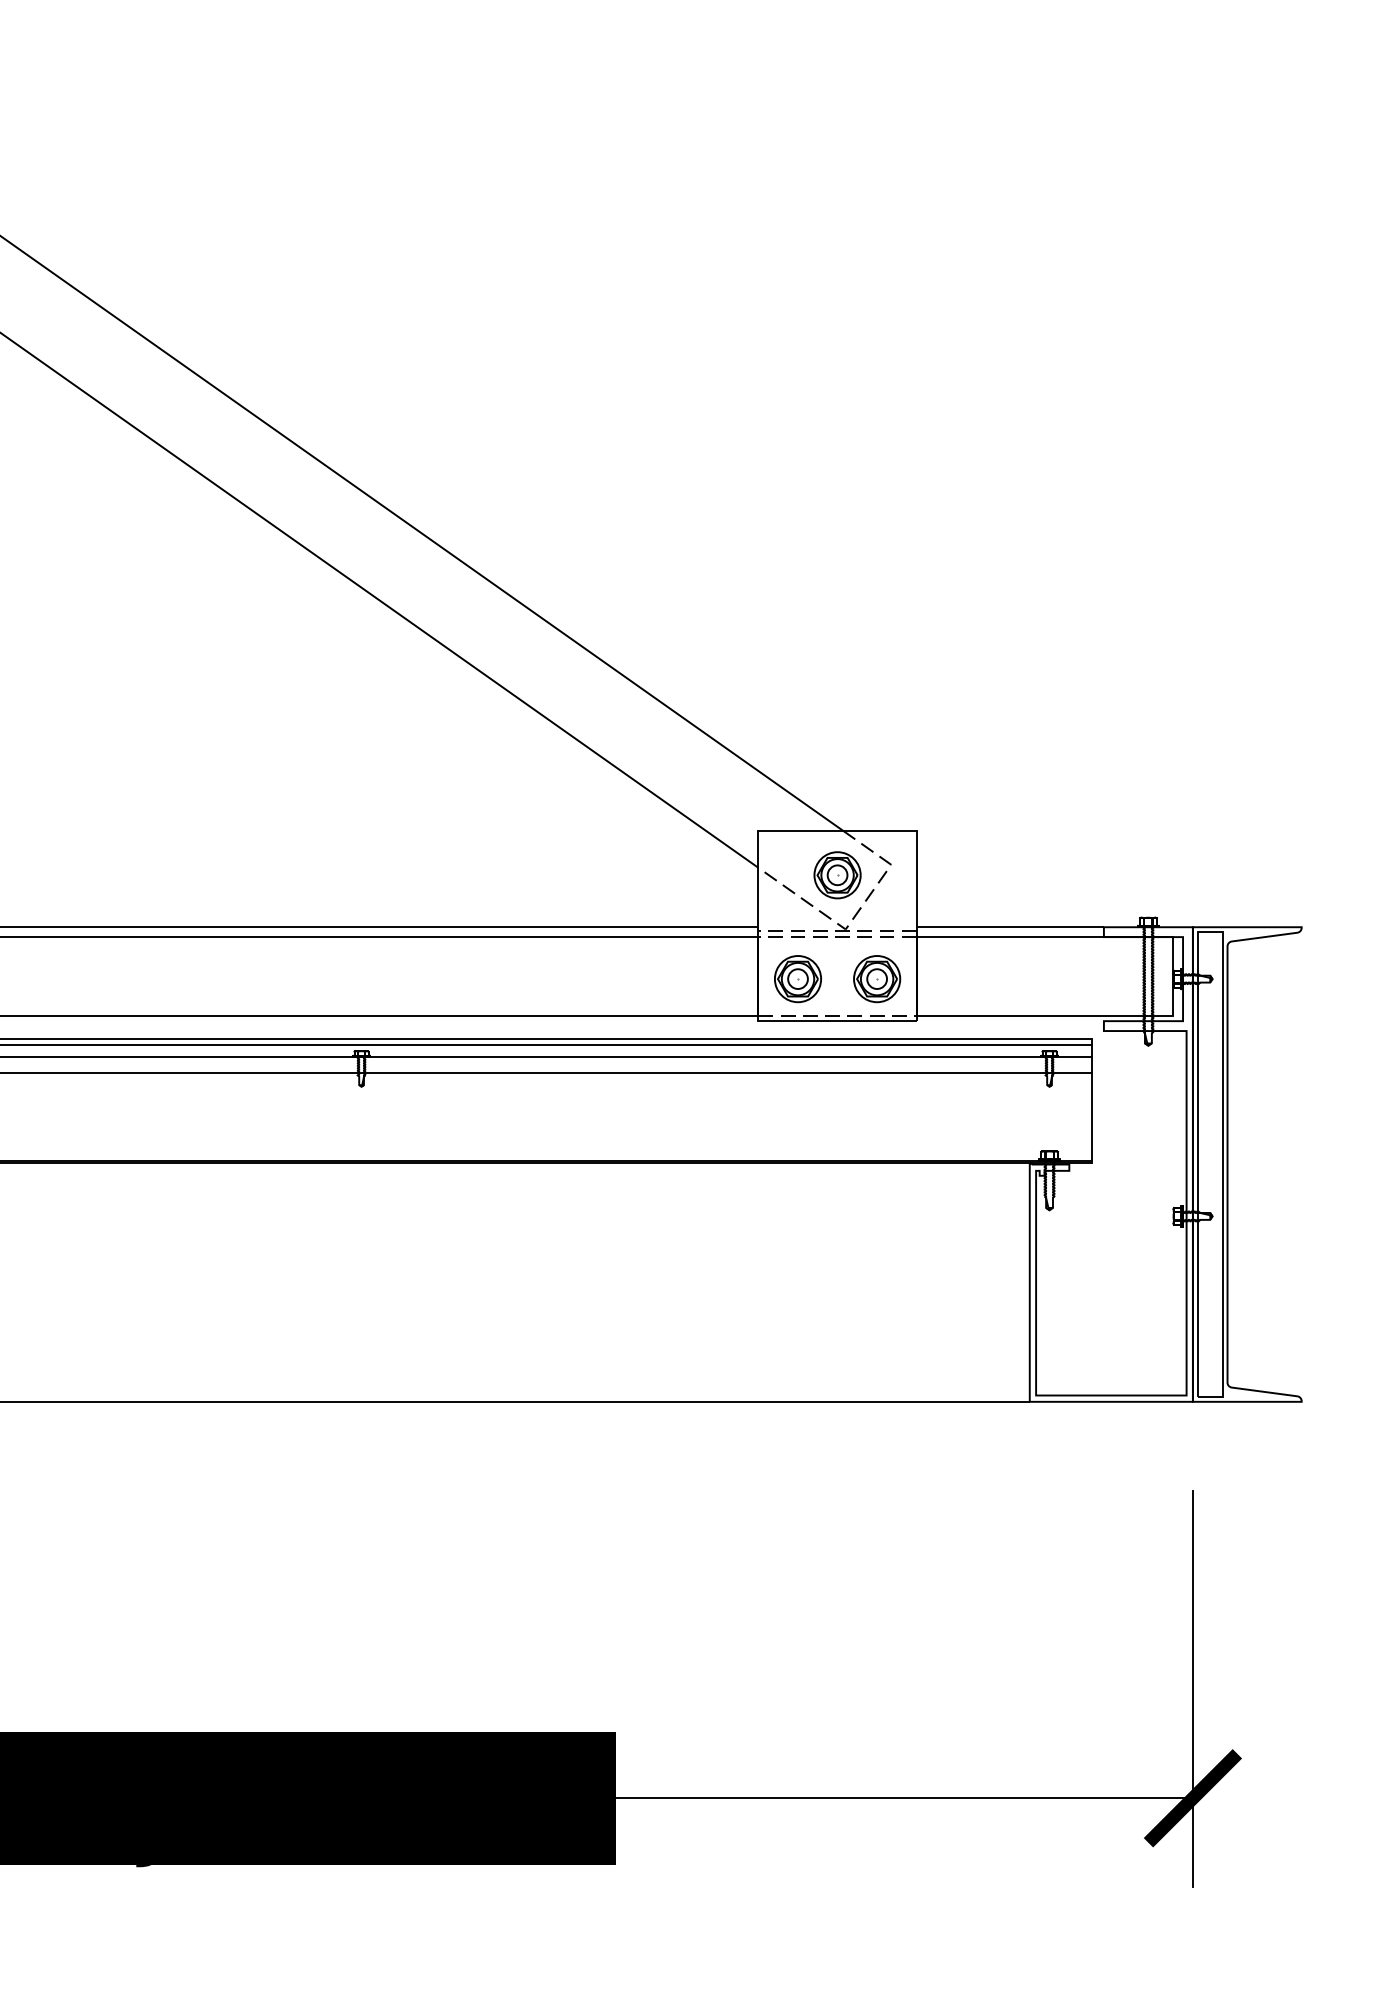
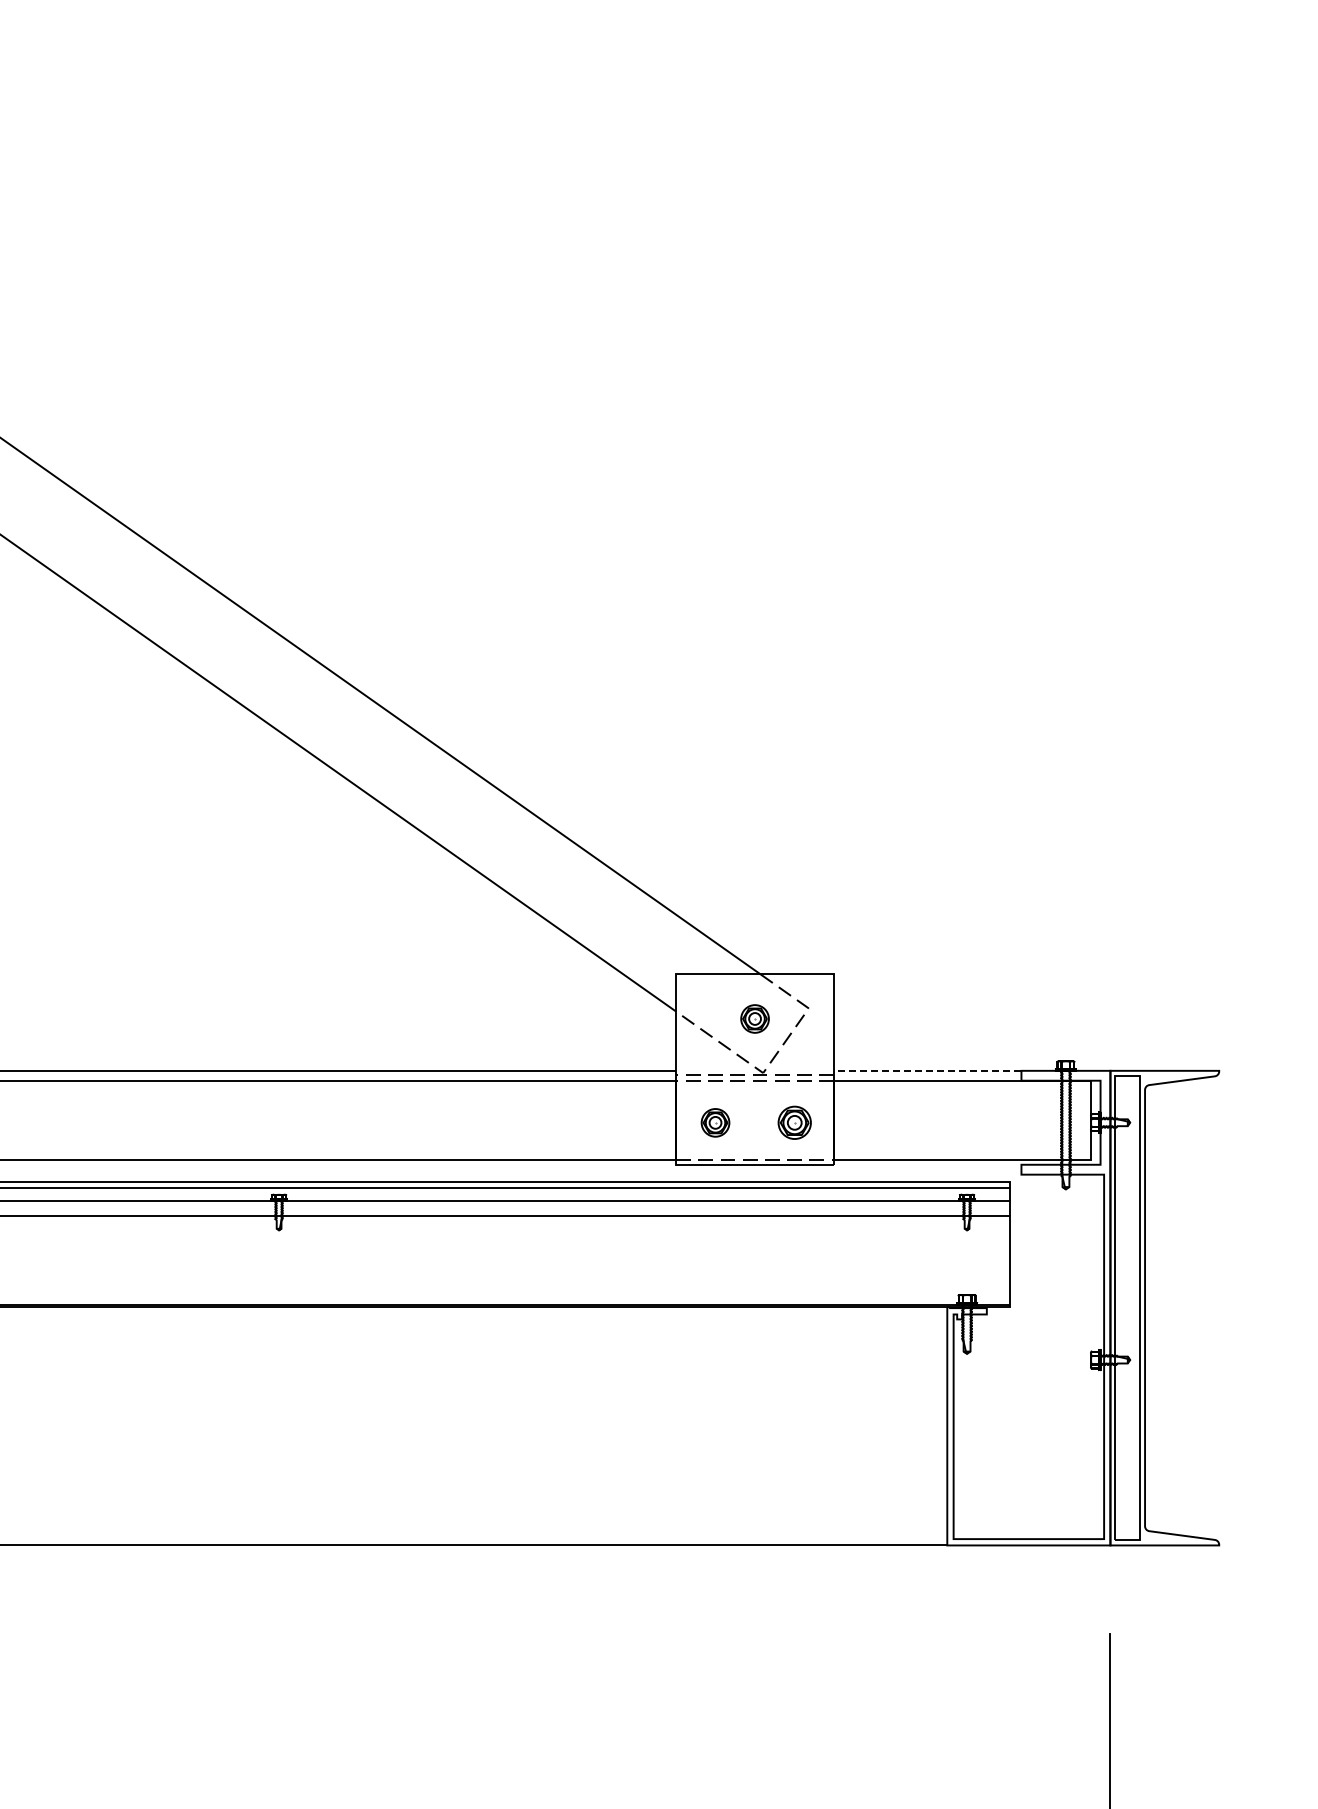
part: (837, 875) -> (755, 1019), size x0.6
line: (1010, 927) -> (928, 1071), solid -> dashed
part: (797, 979) -> (715, 1123), size x0.6
part: (877, 979) -> (795, 1123), size x0.7

